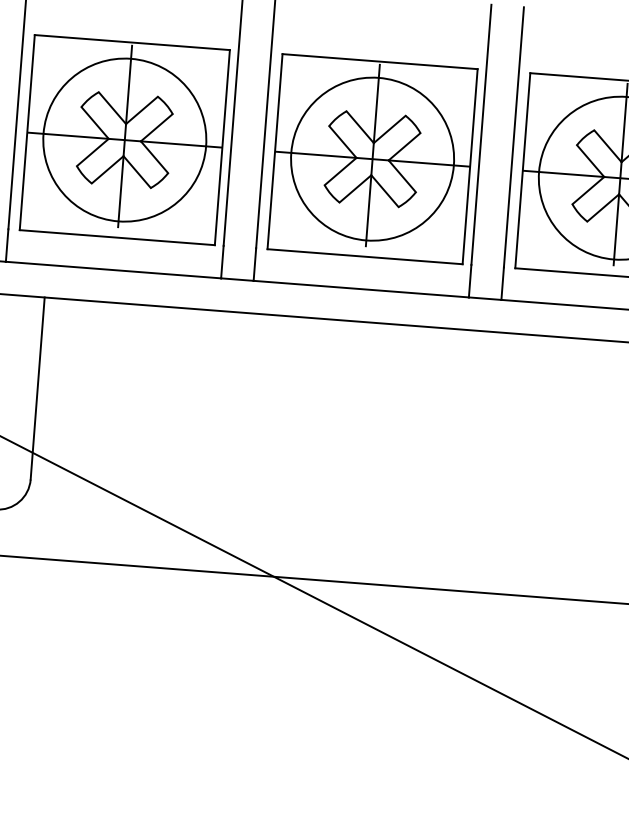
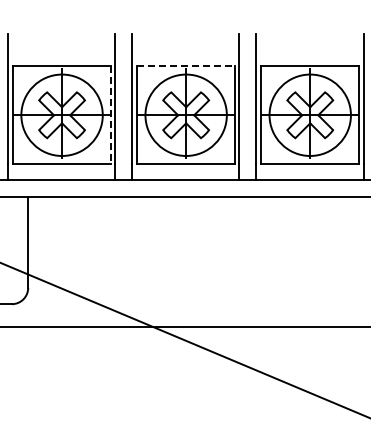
line: (380, 61) -> (186, 66), solid -> dashed
line: (221, 147) -> (110, 115), solid -> dashed

